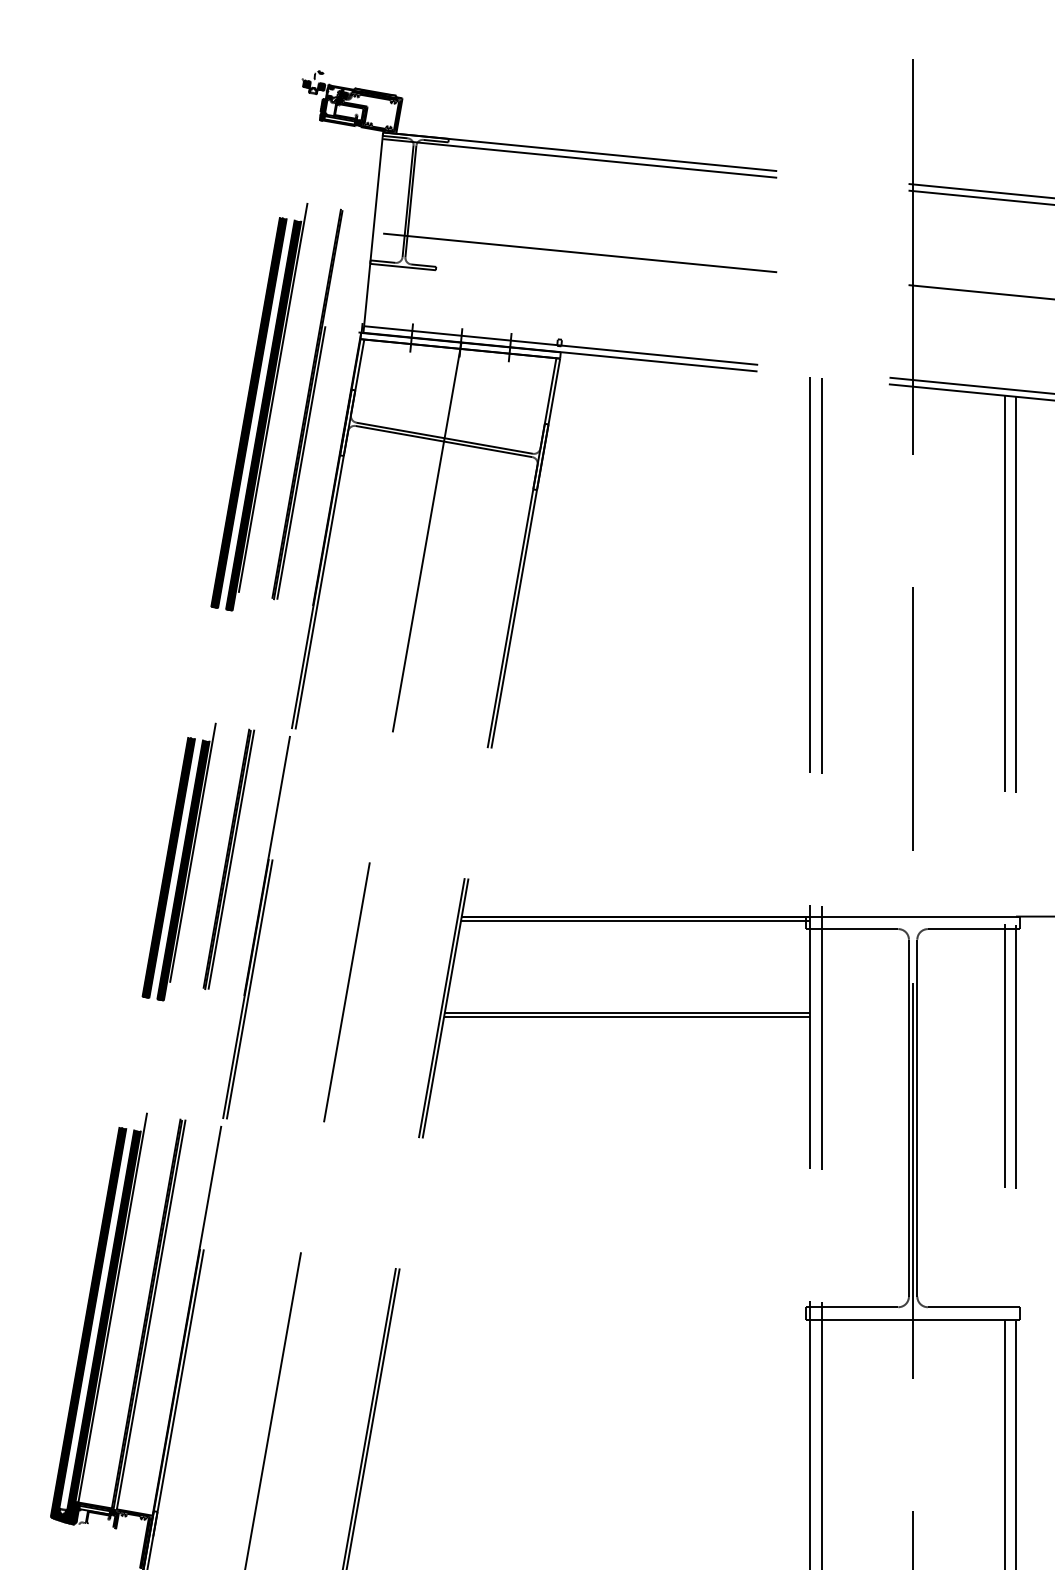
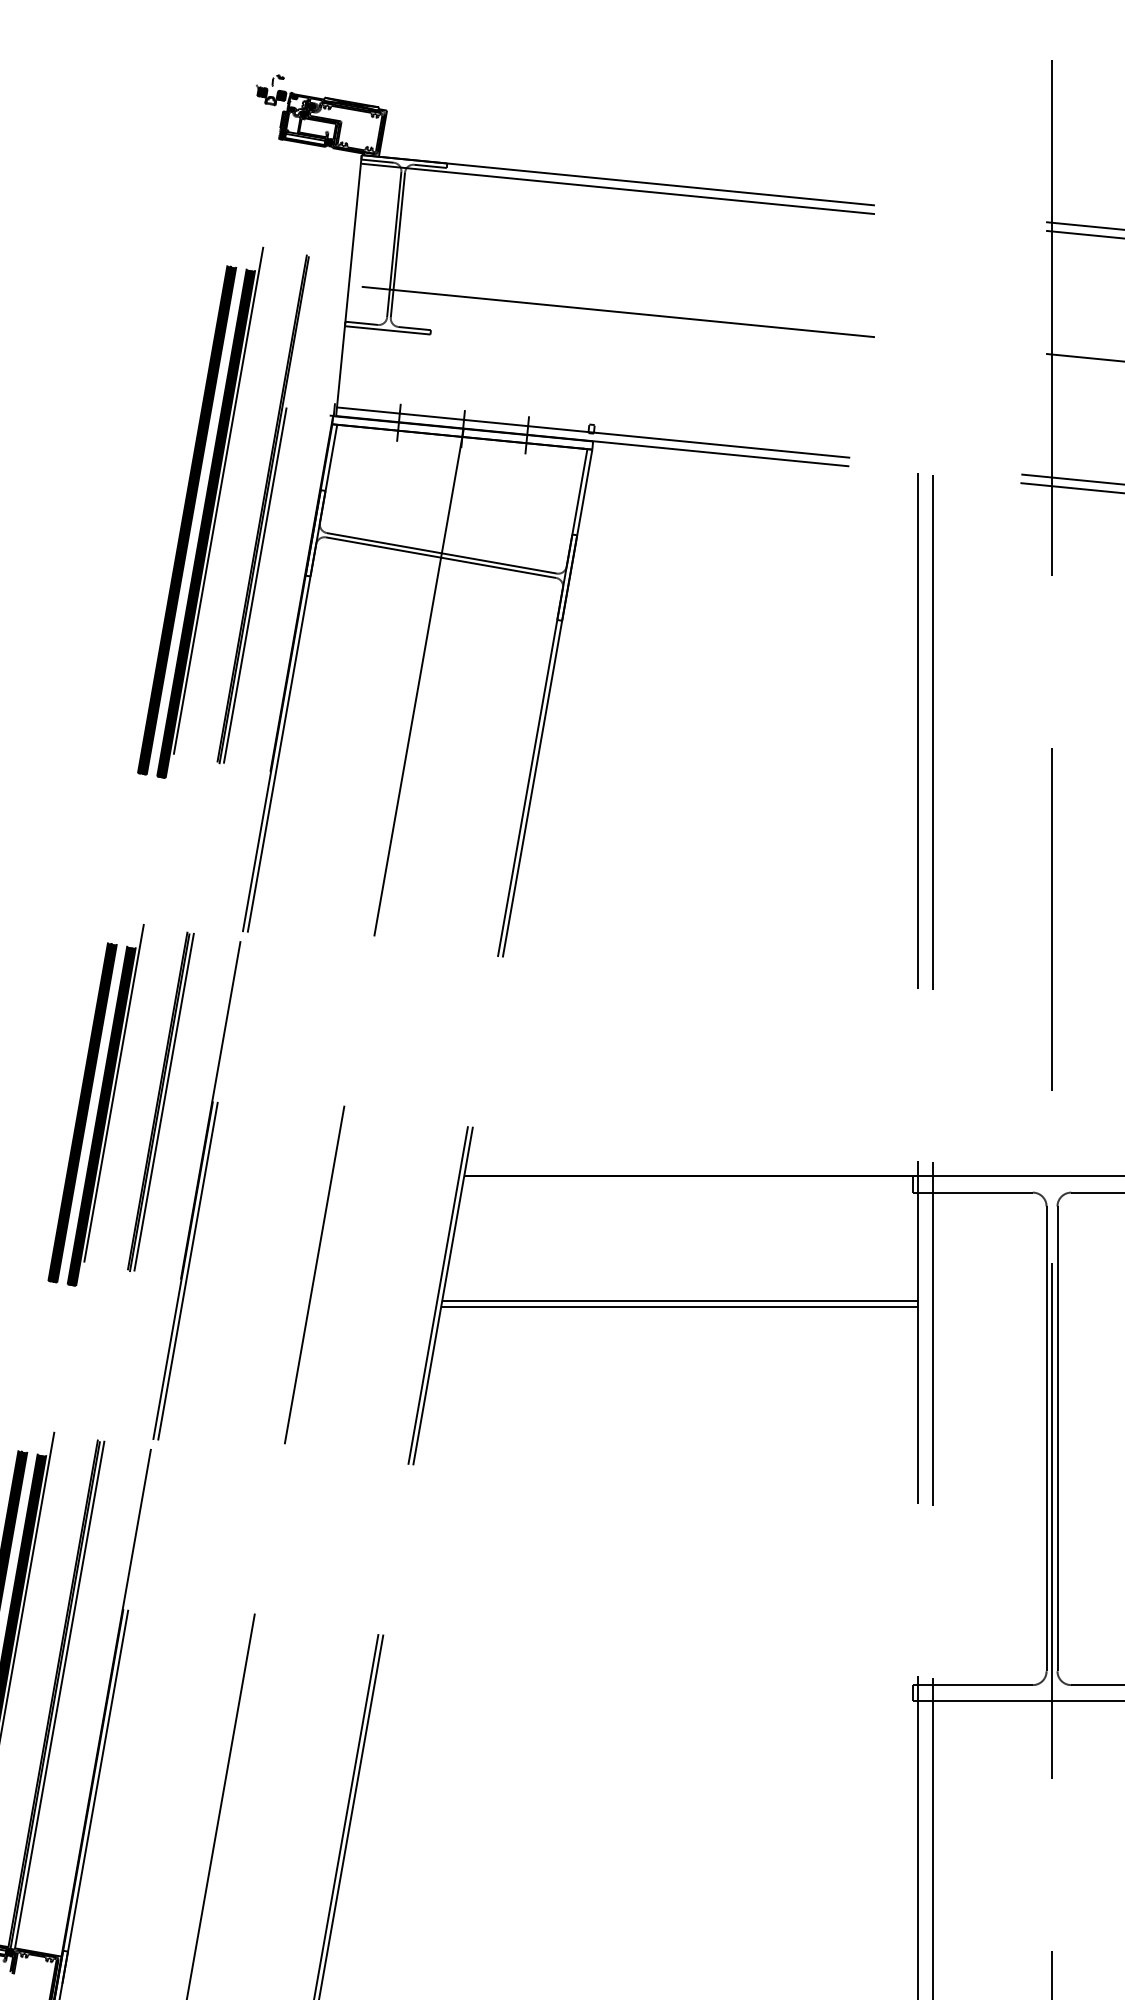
line: (635, 920) -> (690, 1181), removed

